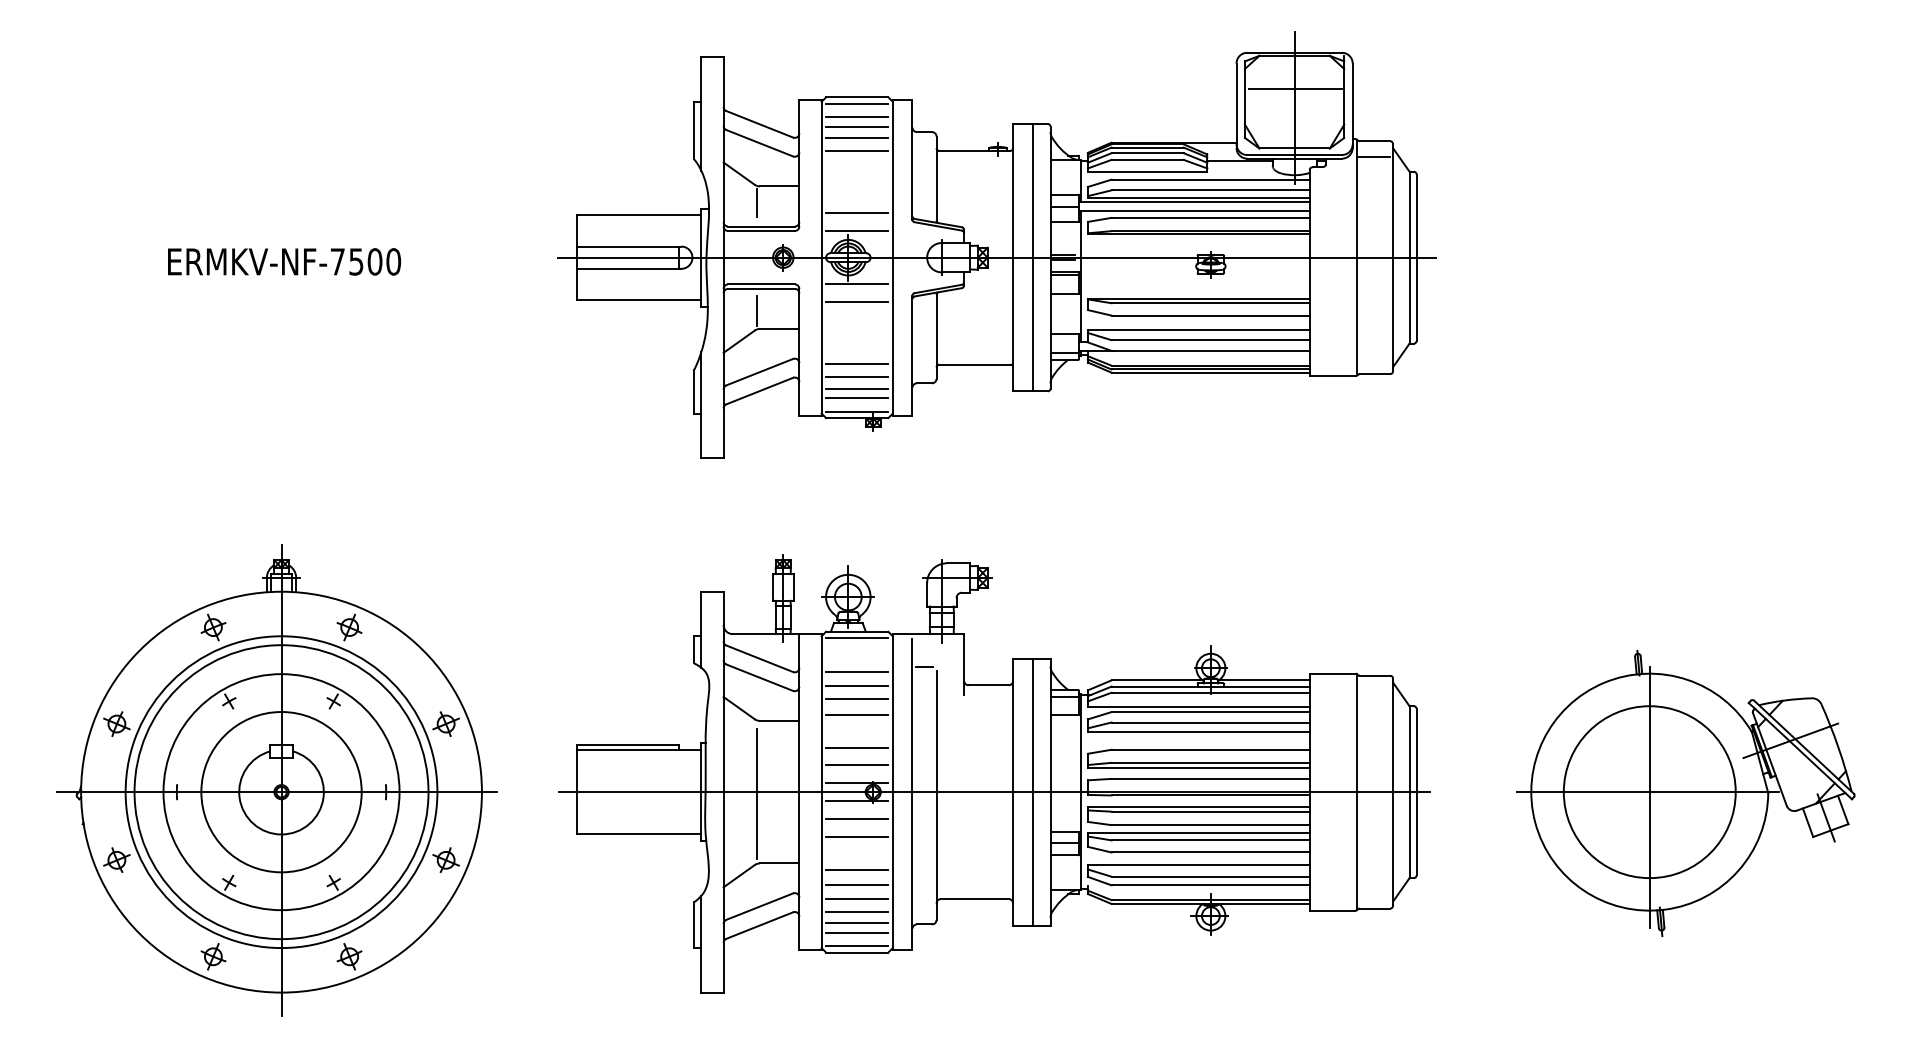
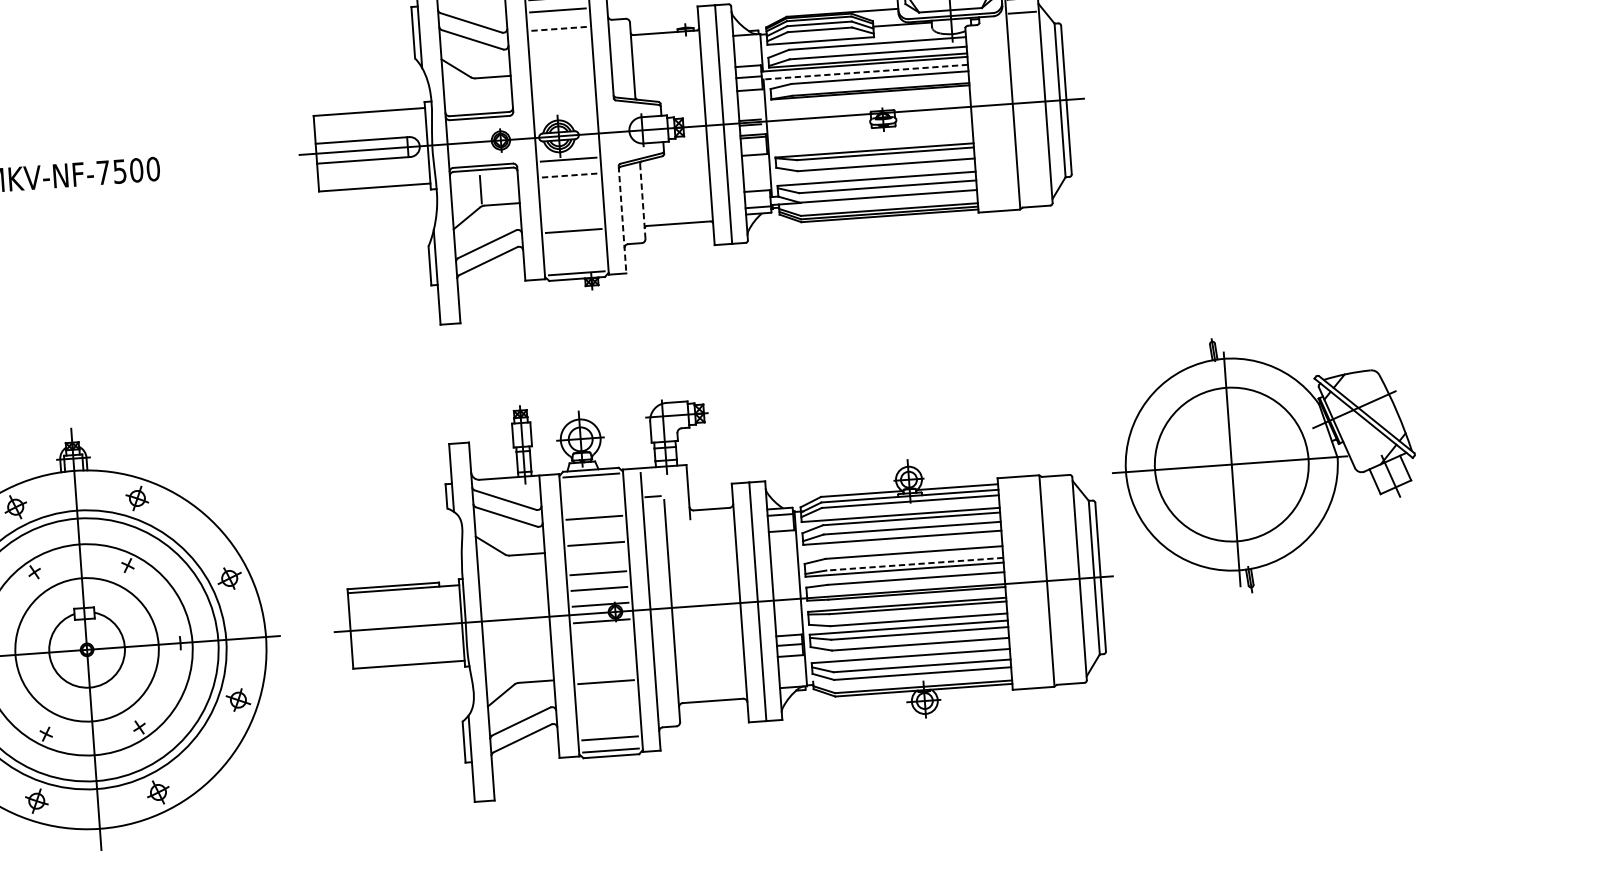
line: (857, 126) -> (558, 18), removed
line: (857, 137) -> (559, 28), solid -> dashed
line: (857, 151) -> (560, 40), removed
line: (757, 203) -> (474, 93), removed
line: (1193, 210) -> (864, 72), solid -> dashed
line: (857, 213) -> (564, 96), removed
line: (857, 230) -> (565, 111), removed
line: (857, 302) -> (570, 175), solid -> dashed
line: (936, 337) -> (642, 201), solid -> dashed
line: (912, 356) -> (622, 220), solid -> dashed
line: (857, 377) -> (574, 242), removed
line: (857, 388) -> (575, 252), removed
line: (857, 398) -> (576, 261), removed
line: (857, 672) -> (593, 506), removed
line: (857, 699) -> (595, 530), removed
line: (1210, 762) -> (914, 563), solid -> dashed
part: (1685, 793) -> (1263, 463), moved
line: (757, 794) -> (512, 621), removed
line: (857, 819) -> (603, 637), removed
line: (857, 836) -> (604, 652), removed
line: (857, 884) -> (607, 695), removed
line: (857, 898) -> (608, 707), removed
line: (857, 911) -> (609, 719), removed
line: (857, 923) -> (609, 730), removed

